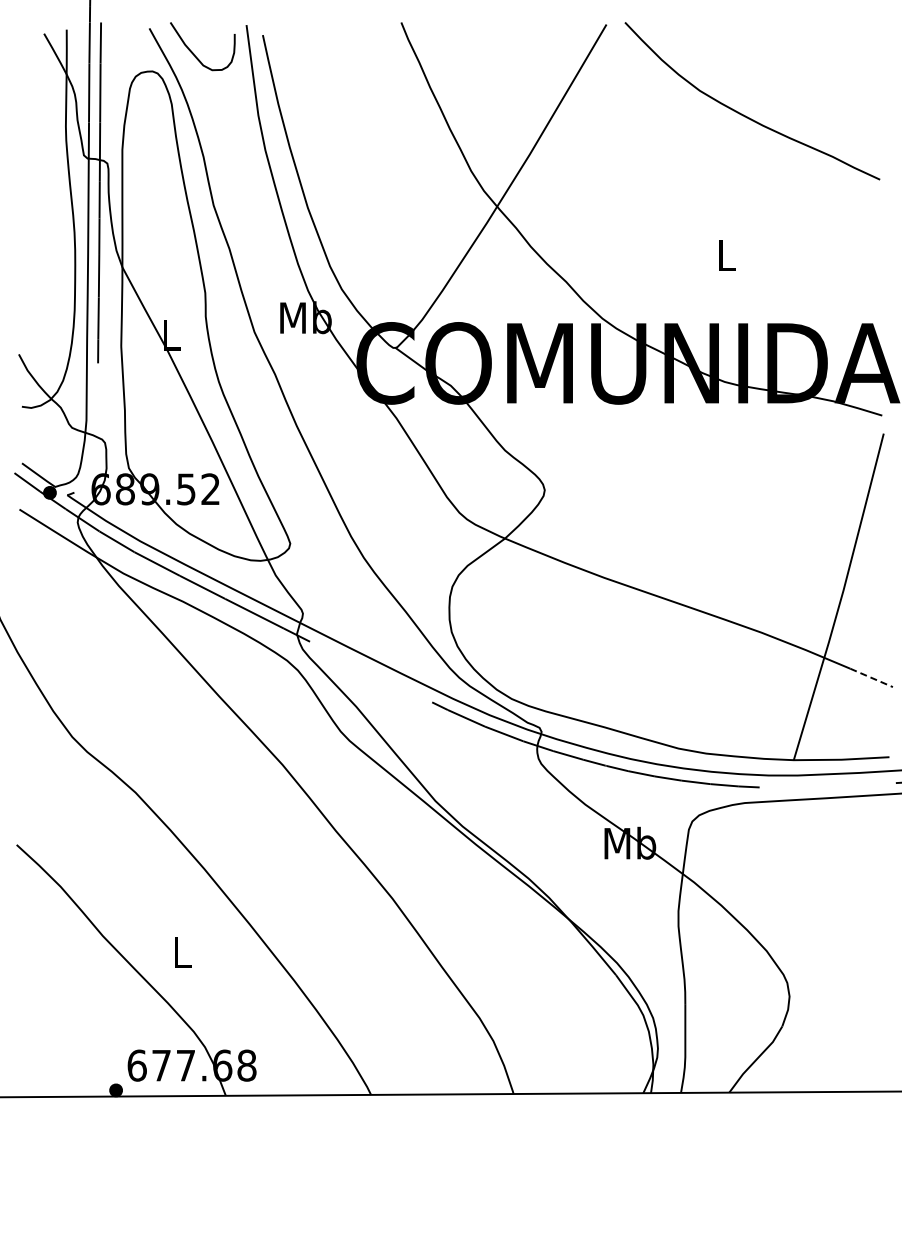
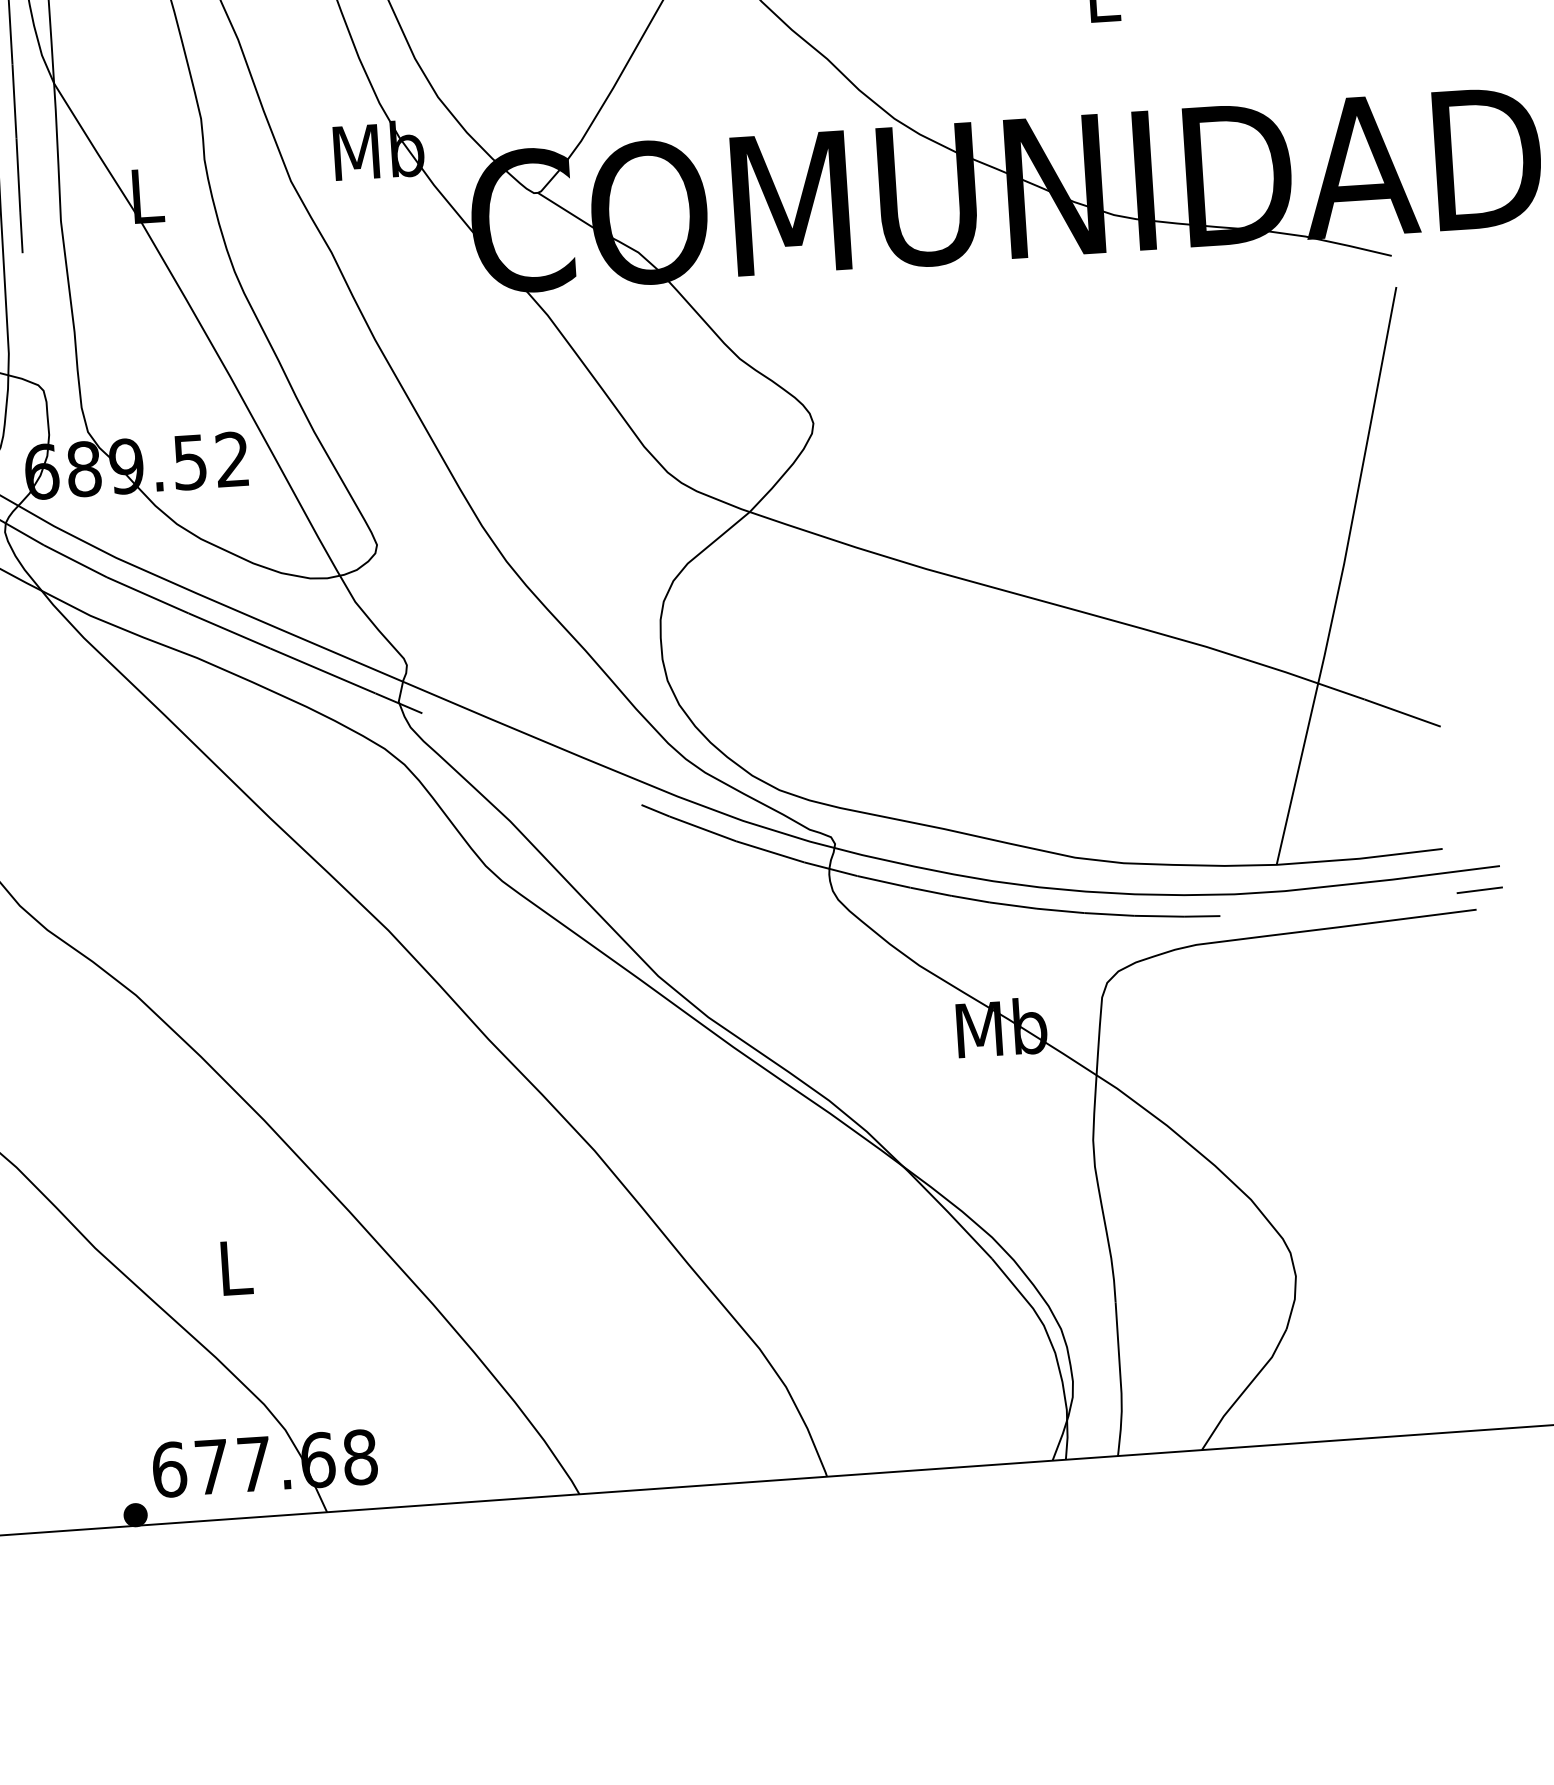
line: (872, 678) -> (1404, 714), dashed -> solid

